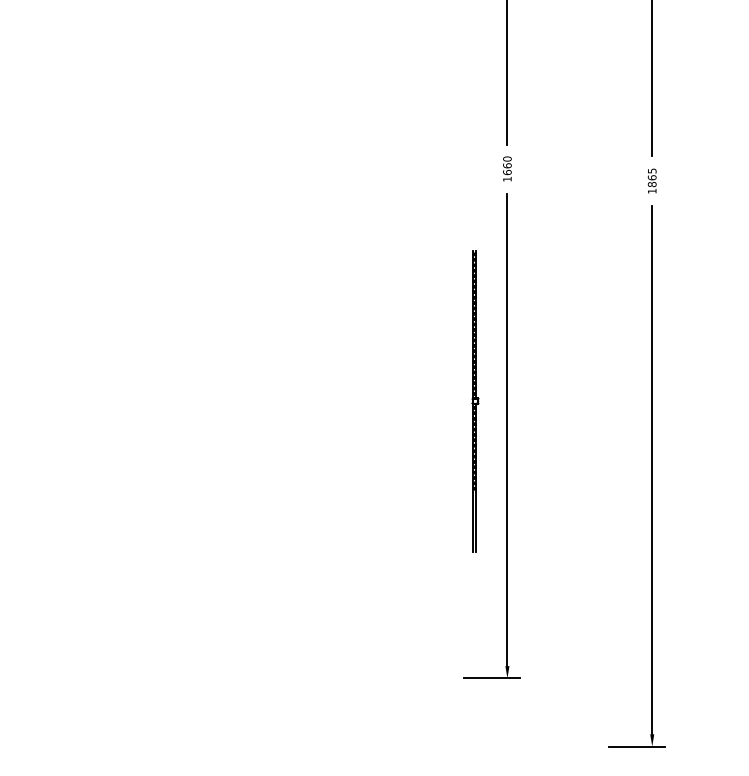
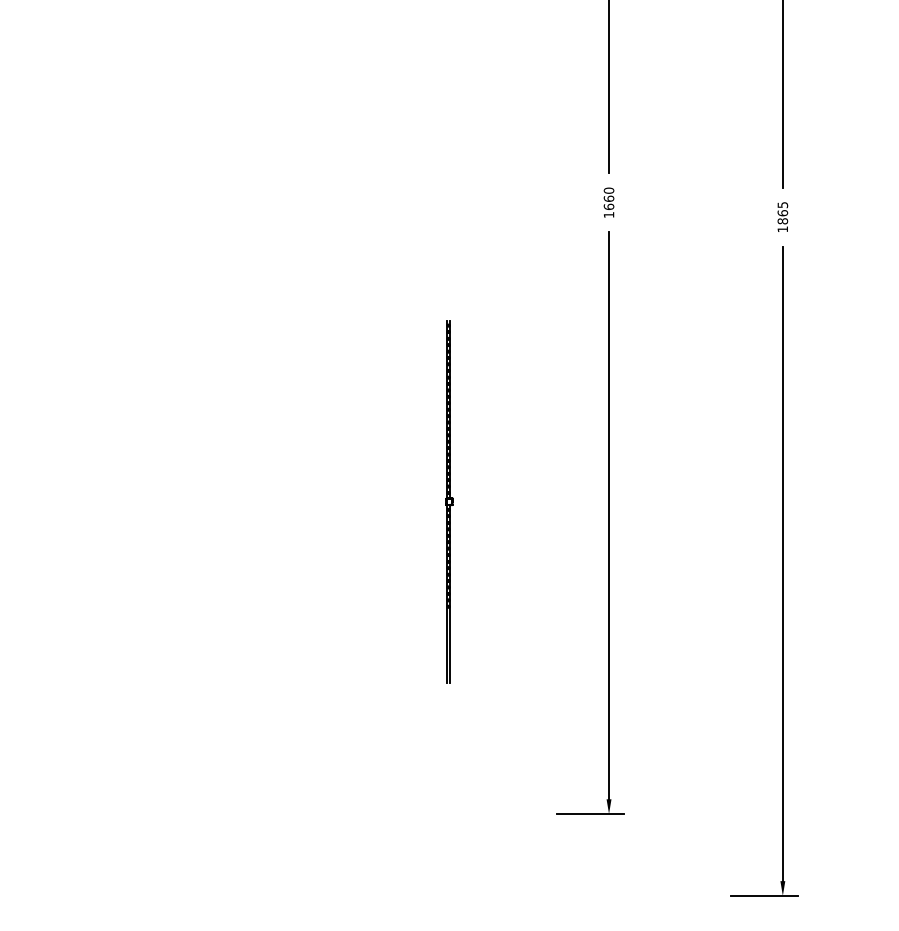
part: (475, 401) -> (449, 502), moved

